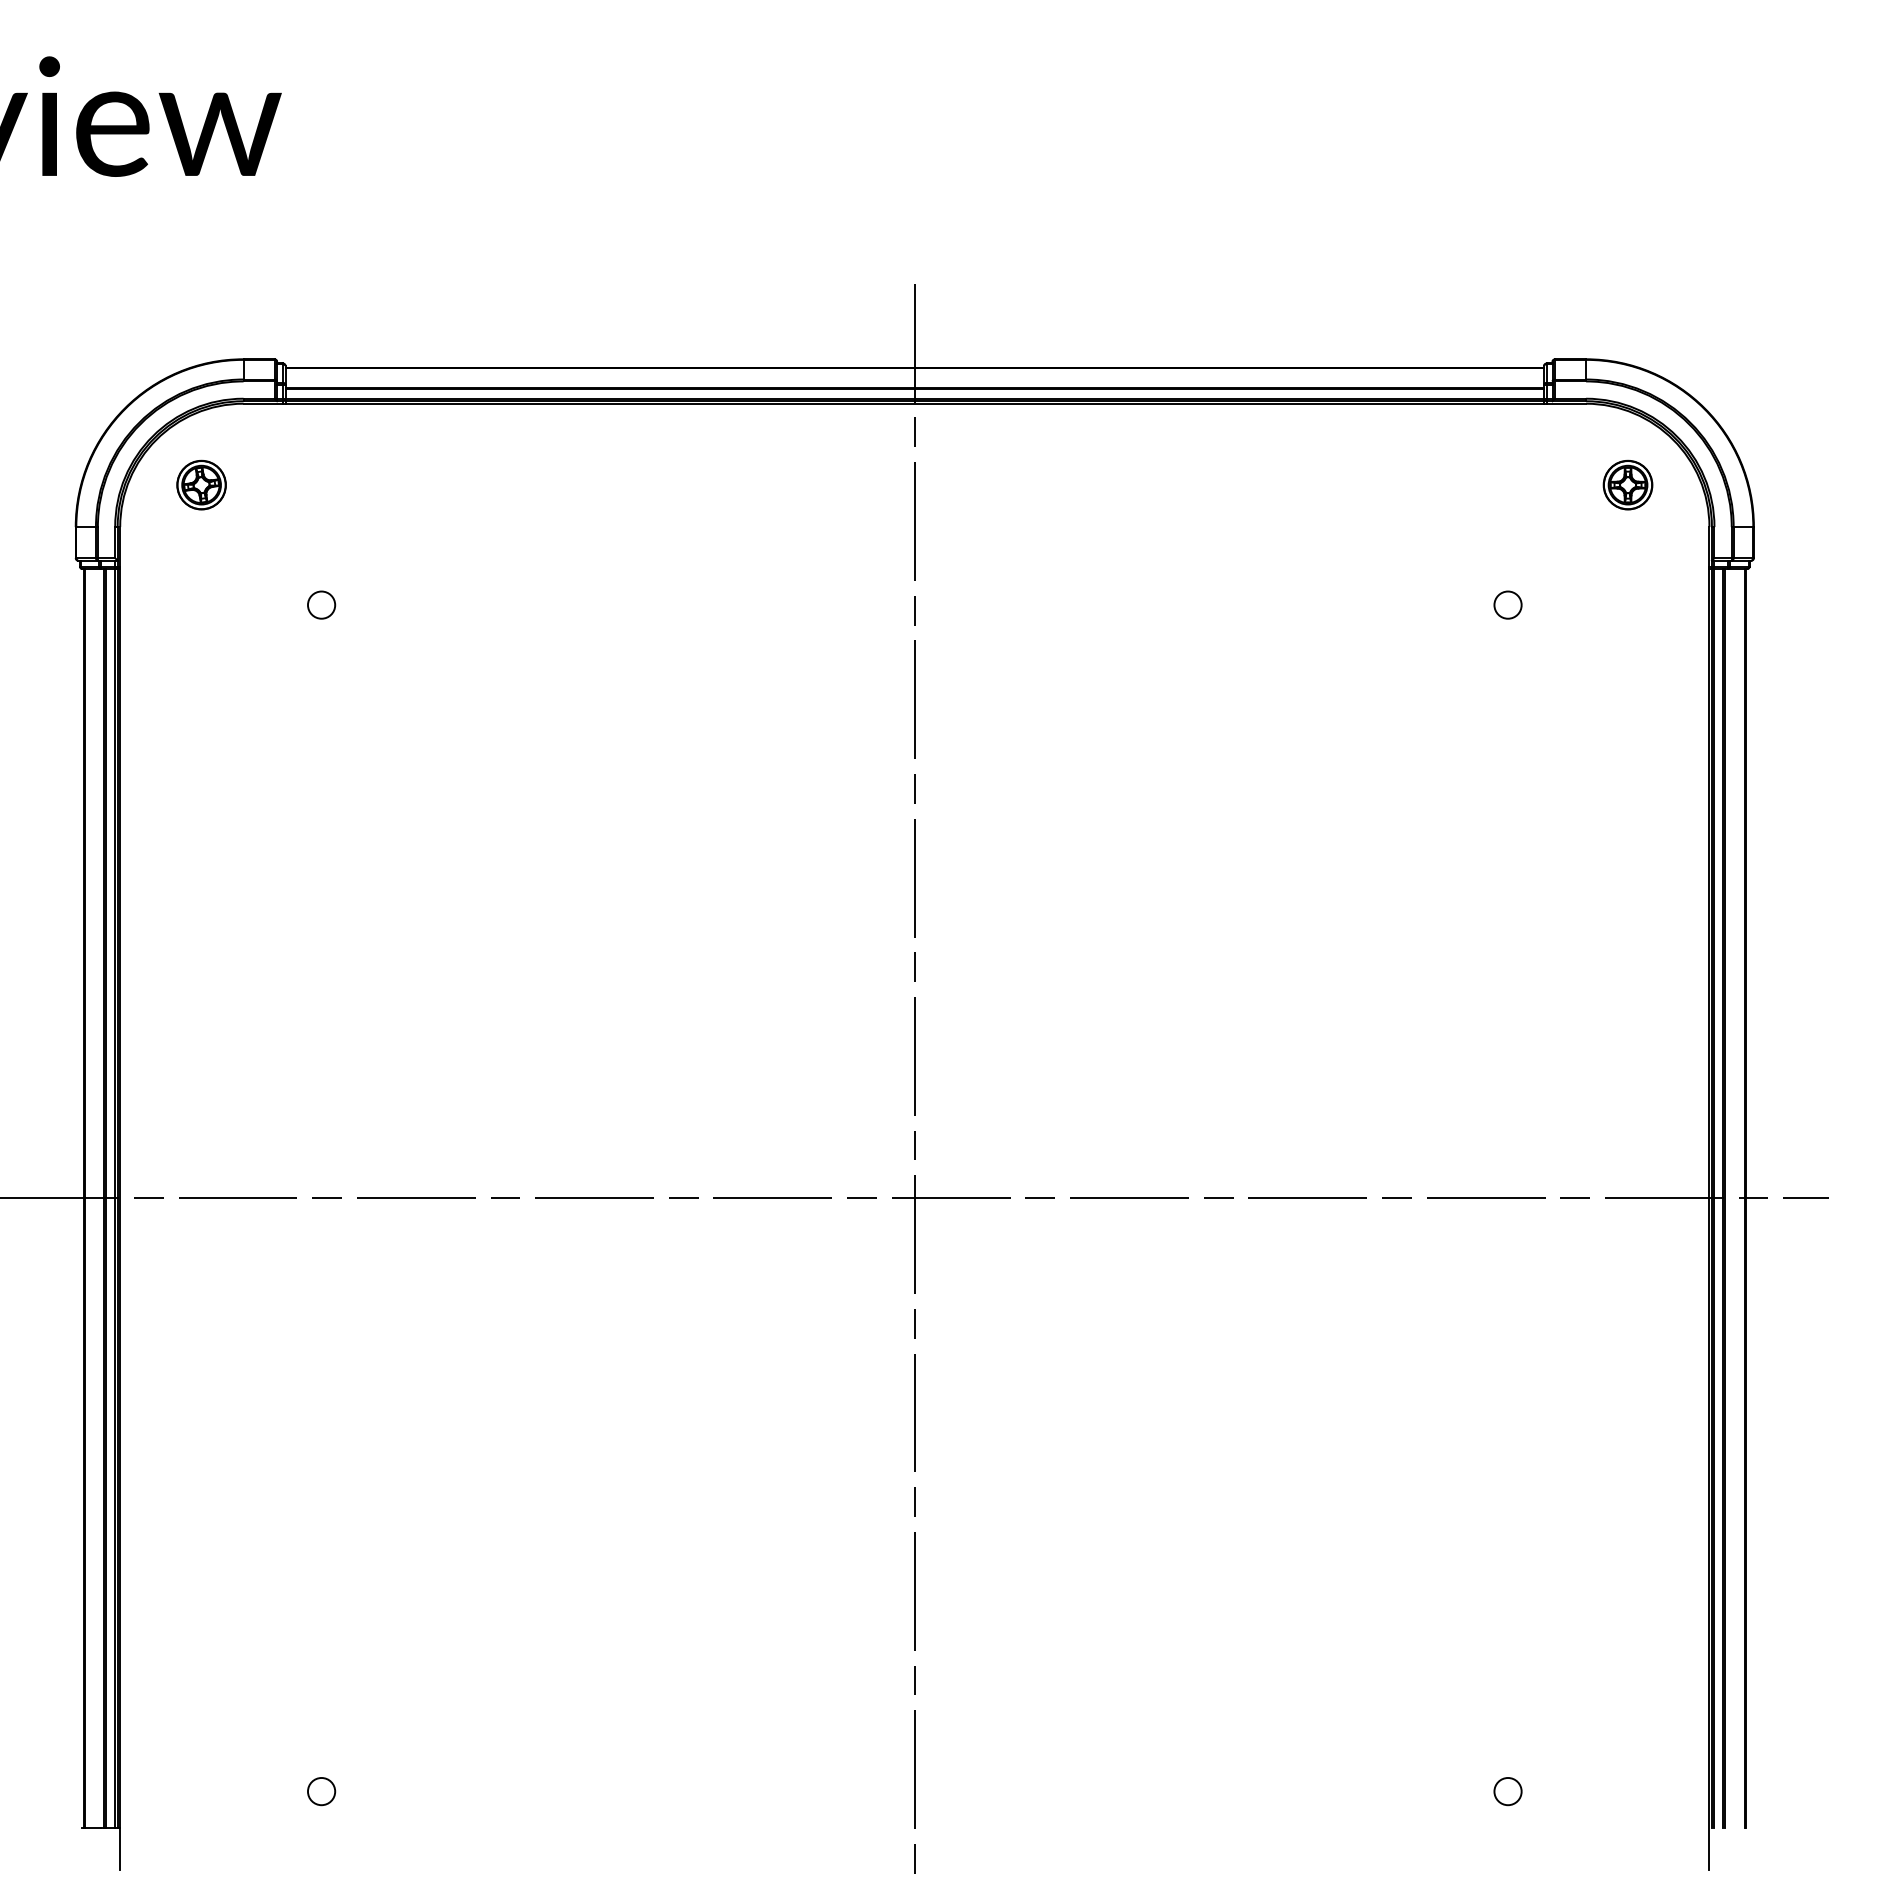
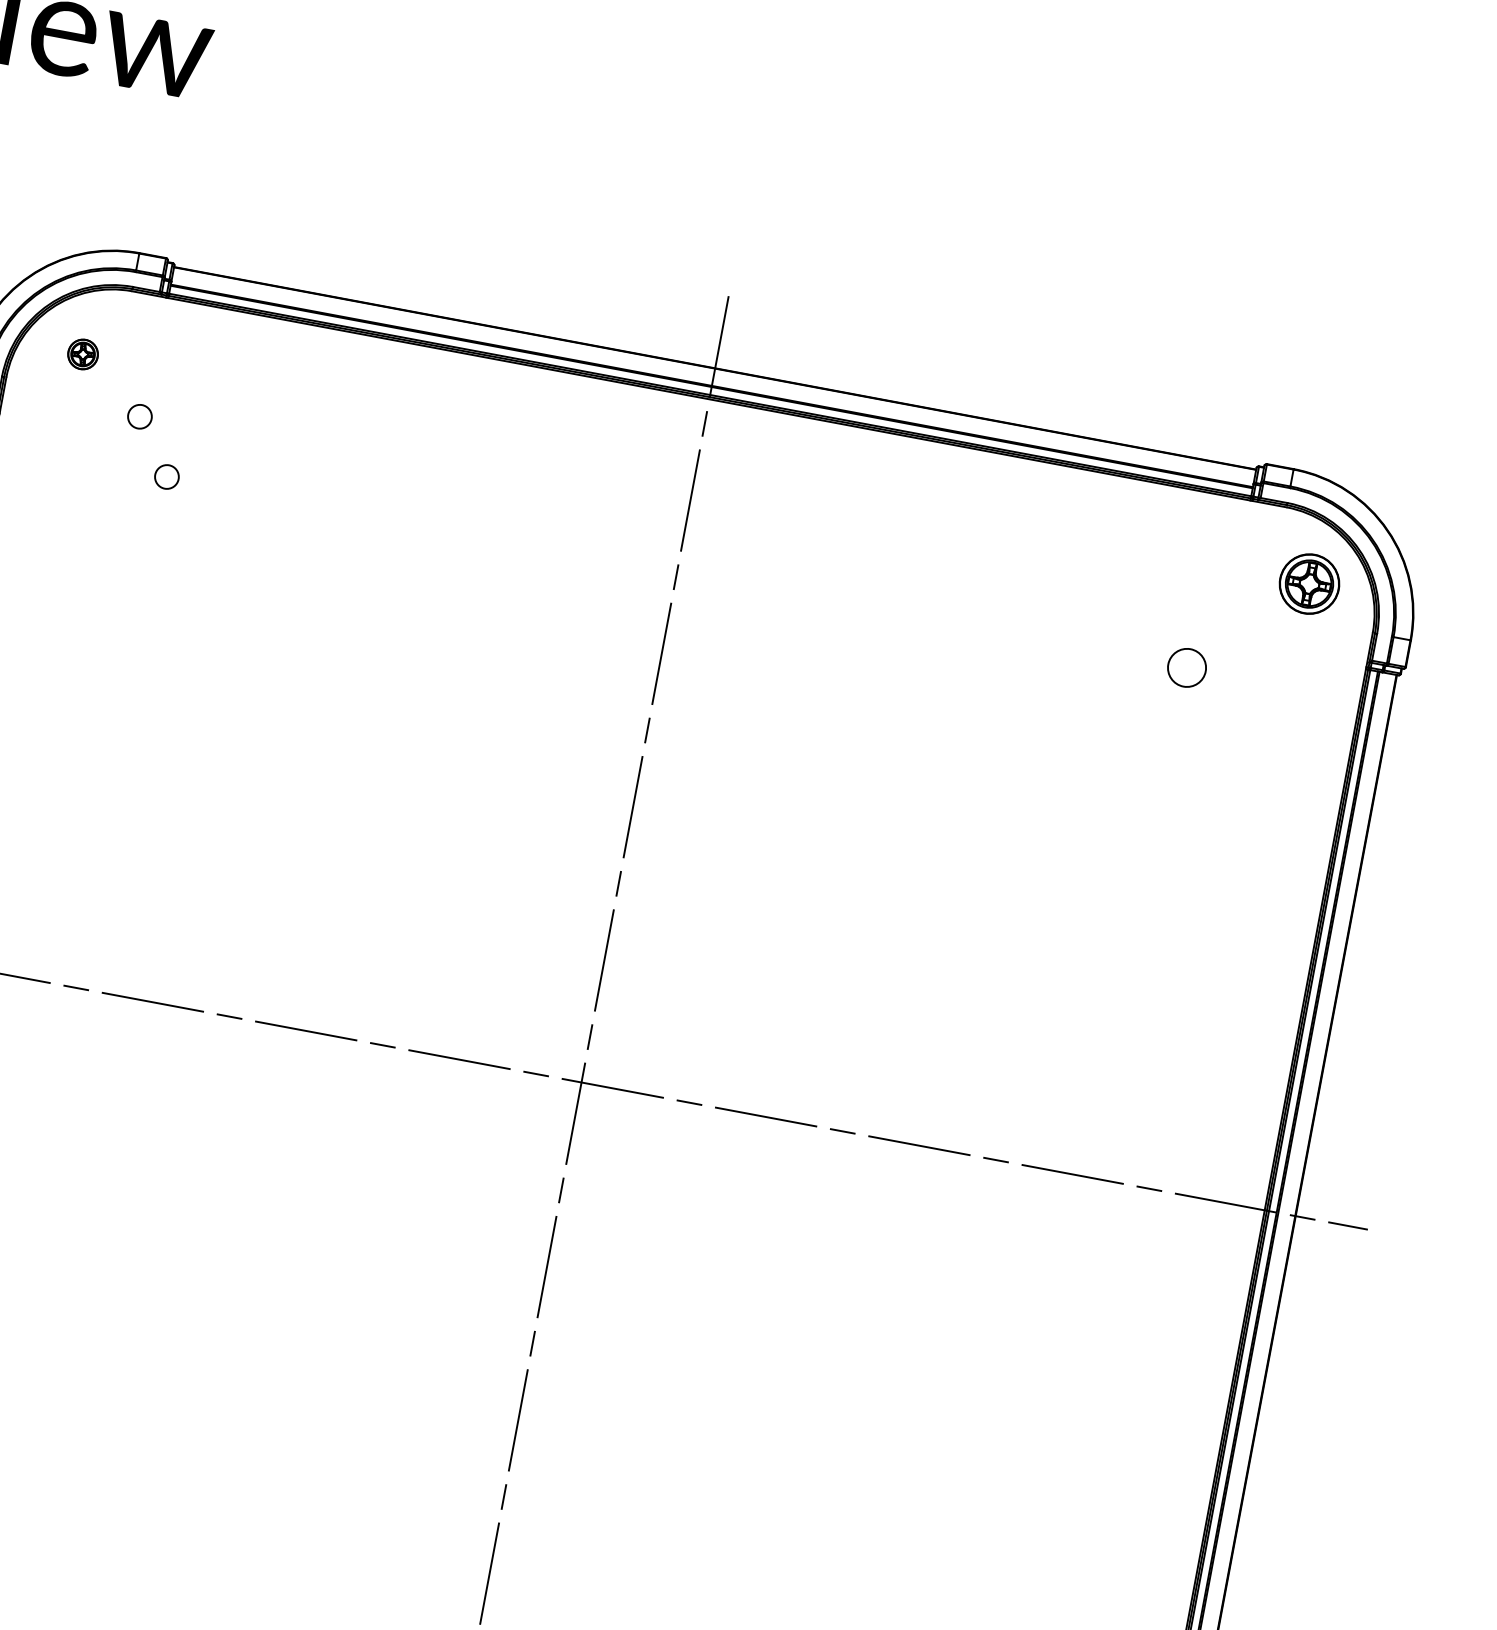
part: (201, 484) -> (83, 353), size x0.7
part: (1627, 484) -> (1309, 583), size x1.4
circle: (278, 542) -> (139, 416), added
circle: (1507, 604) -> (1186, 667), size x1.6

